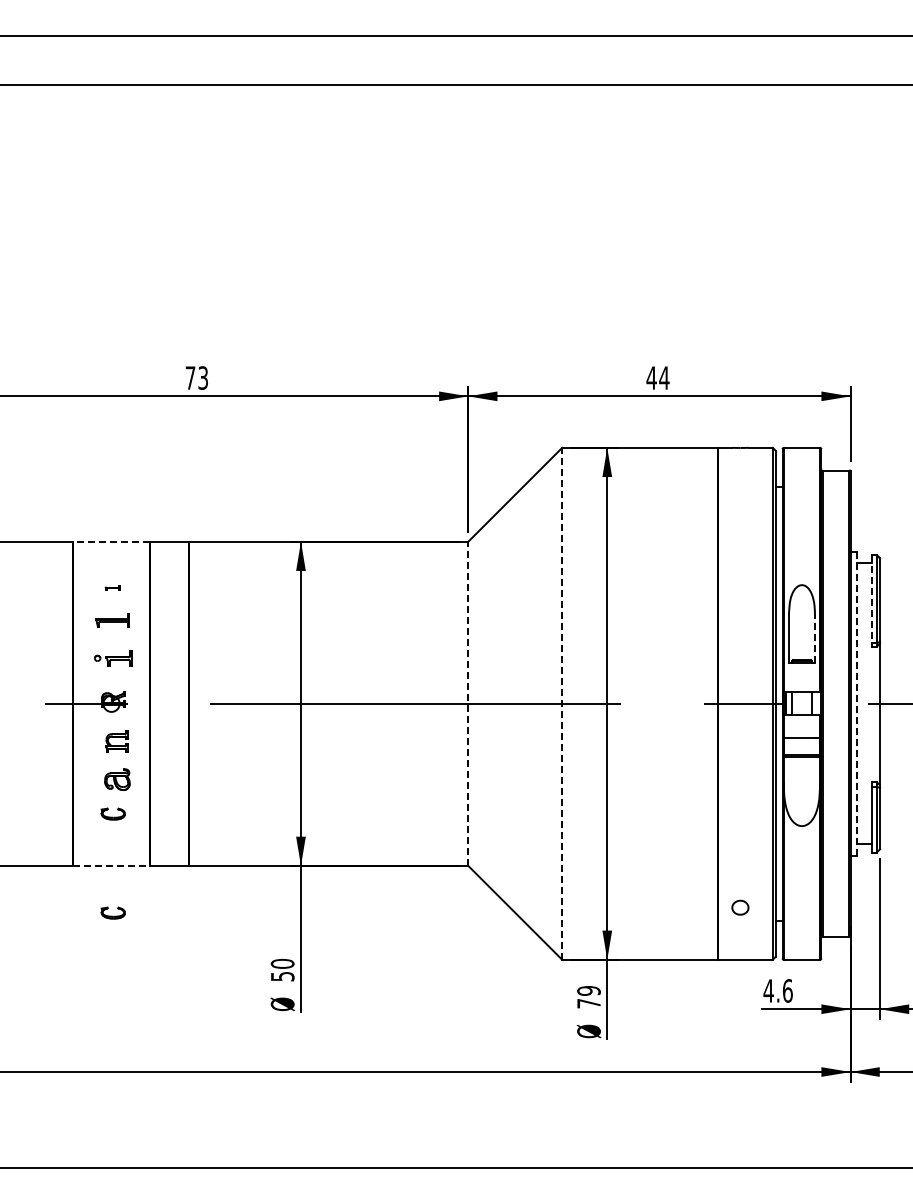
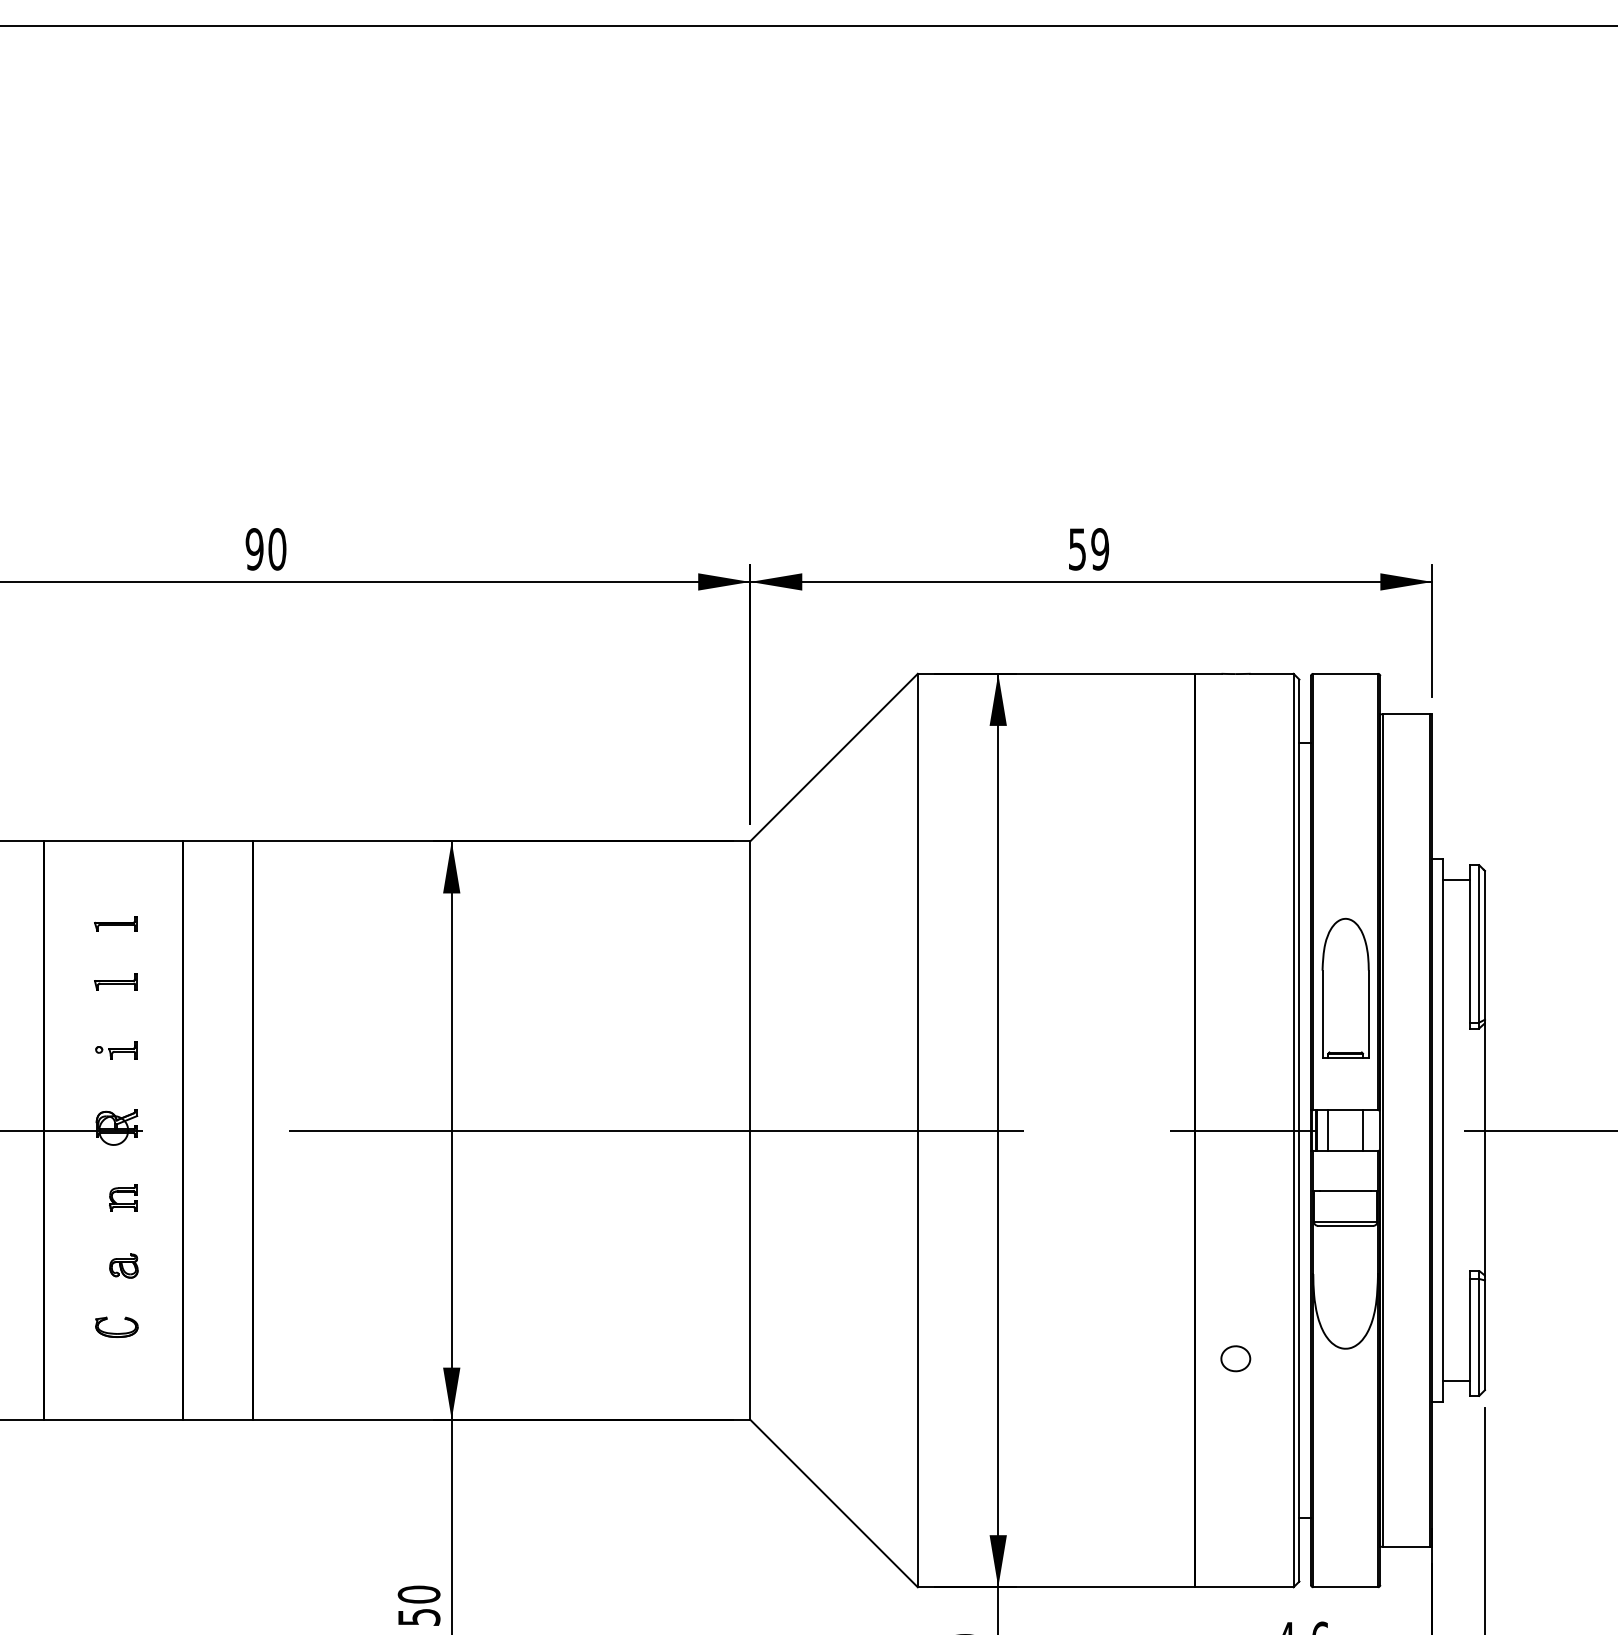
text: (196, 377) -> (265, 548), 73 -> 90
text: (657, 377) -> (1087, 548), 44 -> 59
line: (111, 541) -> (113, 840), dashed -> solid
part: (112, 587) -> (115, 923), size x1.67
line: (871, 599) -> (1469, 944), dashed -> solid
part: (112, 620) -> (115, 981), size x0.71
line: (814, 638) -> (1368, 1014), dashed -> solid
part: (112, 658) -> (115, 1049), size x0.62
line: (468, 703) -> (750, 1129), dashed -> solid
line: (562, 703) -> (918, 1129), dashed -> solid
line: (856, 703) -> (1442, 1129), dashed -> solid
part: (116, 741) -> (122, 1197), size x0.71
part: (116, 779) -> (122, 1265), size x0.62
line: (111, 865) -> (113, 1419), dashed -> solid
part: (740, 907) -> (1235, 1358), moved
part: (112, 912) -> (115, 1502), removed

